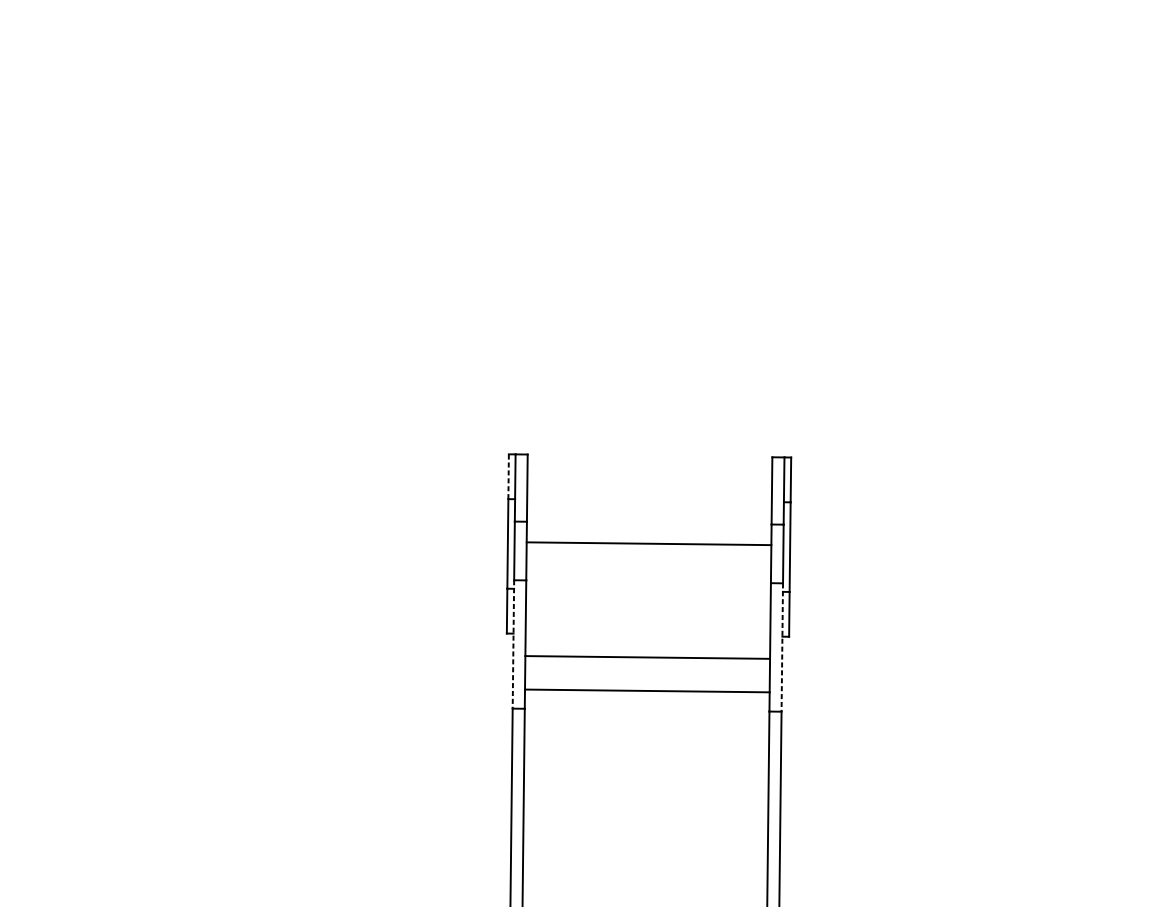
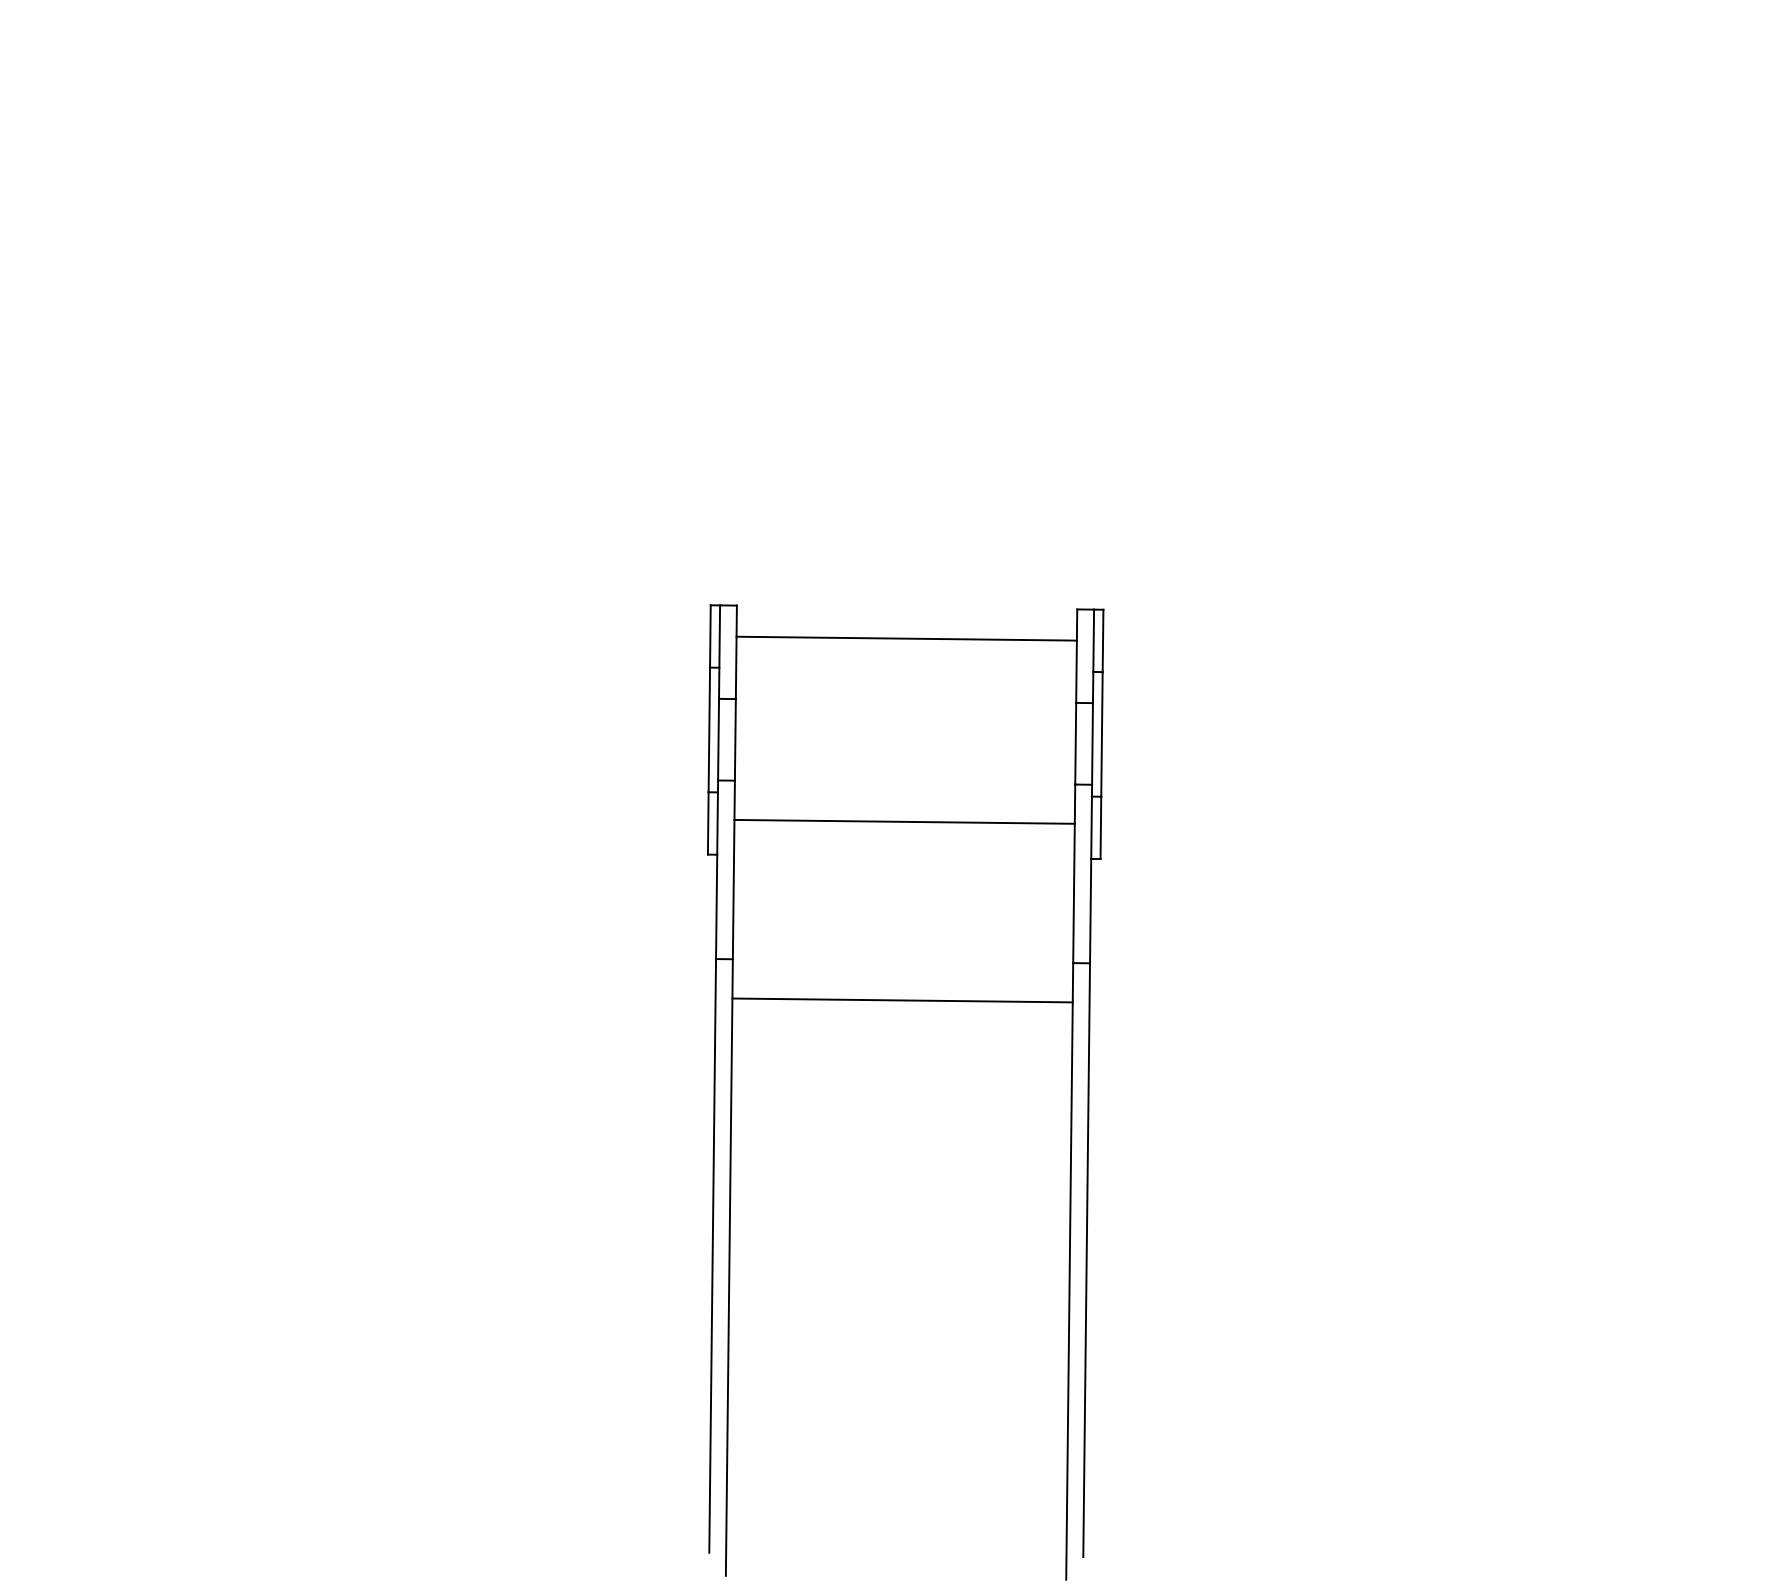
line: (508, 476) -> (710, 636), dashed -> solid
line: (648, 543) -> (906, 638), moved
line: (513, 644) -> (717, 870), dashed -> solid
line: (782, 647) -> (1091, 874), dashed -> solid
line: (647, 657) -> (904, 821), moved
line: (647, 690) -> (902, 1000), moved

